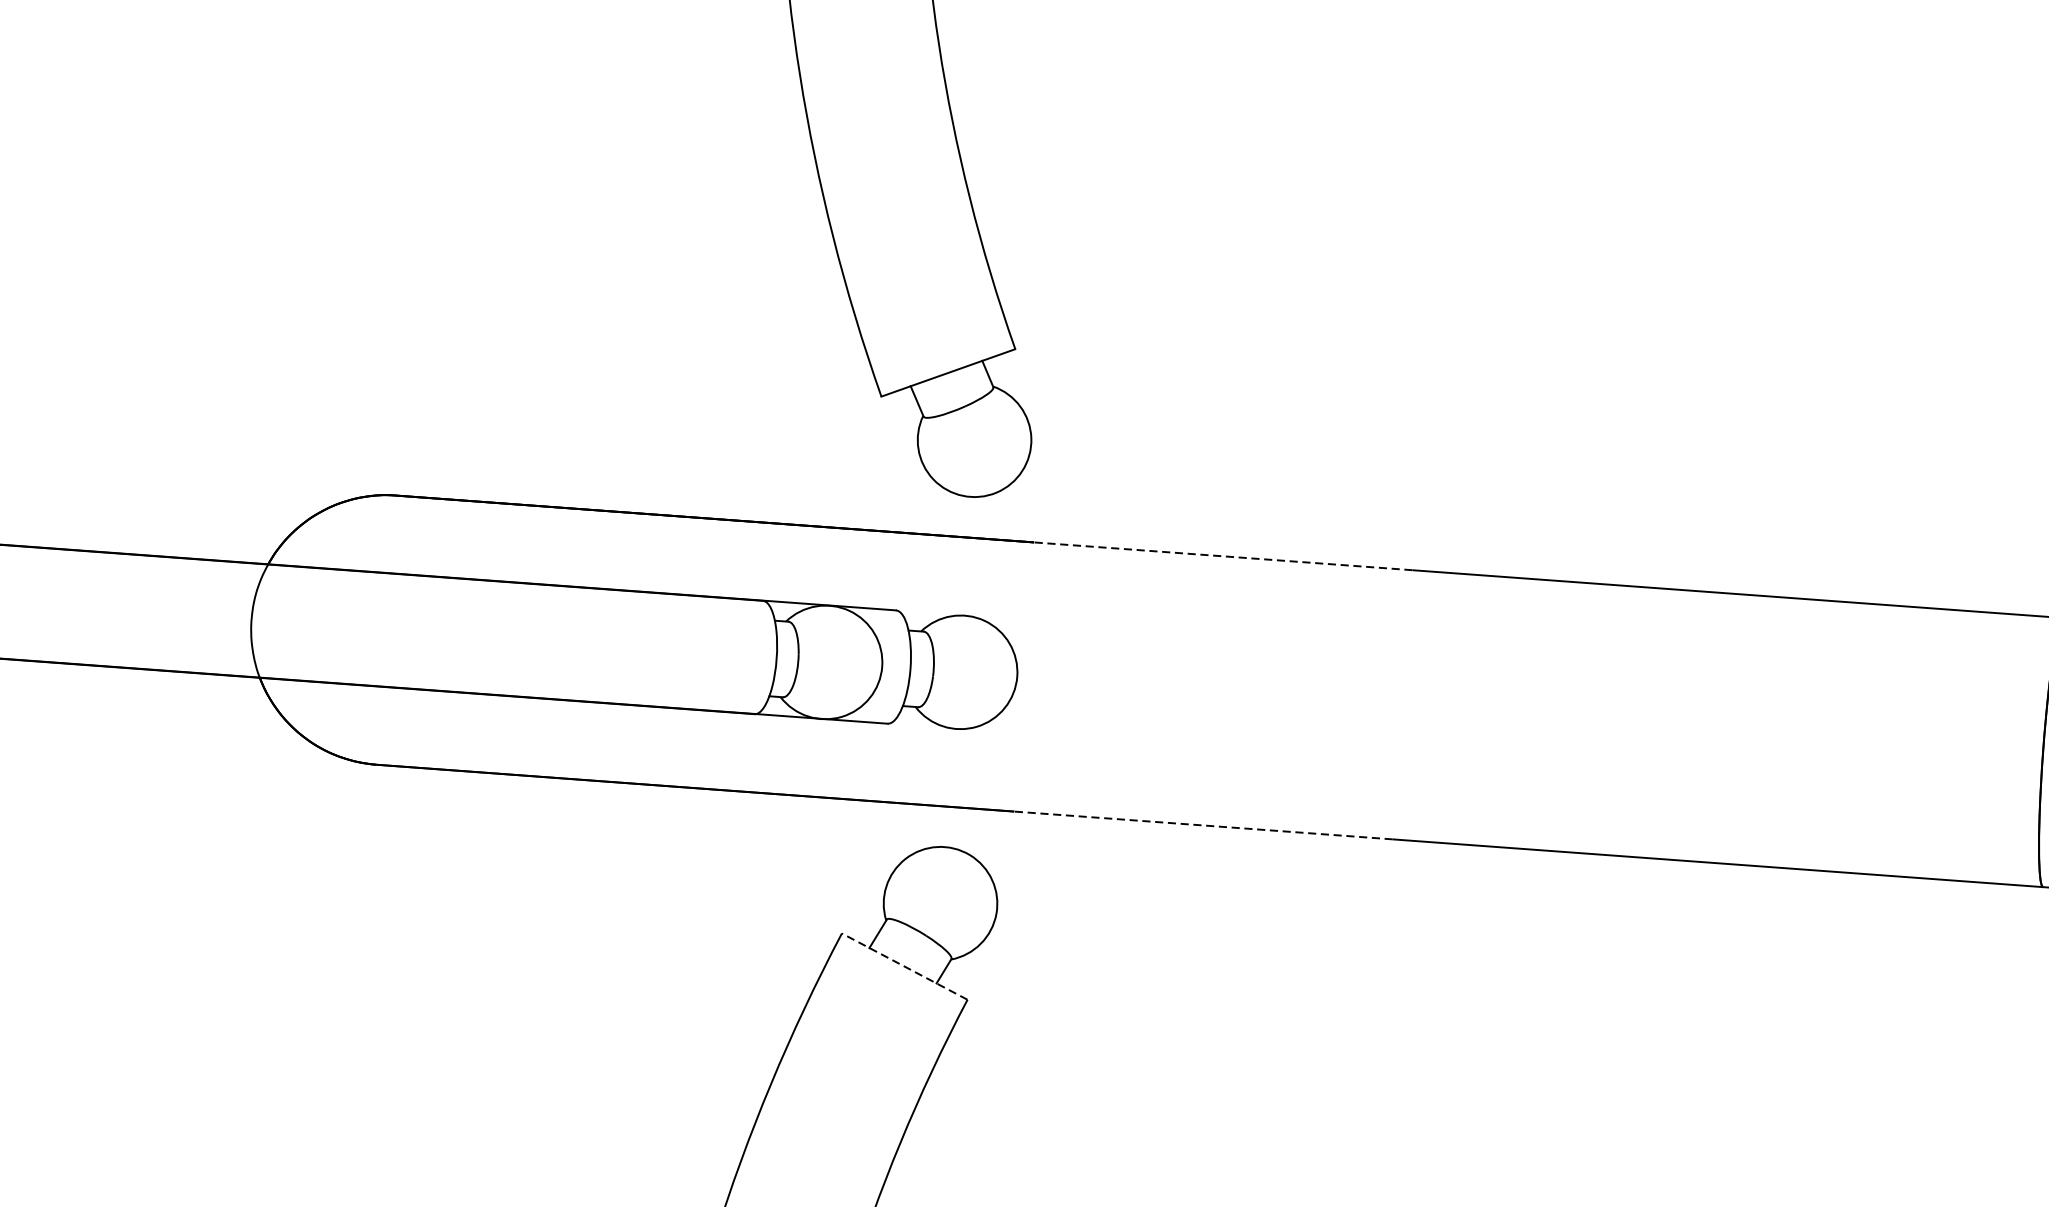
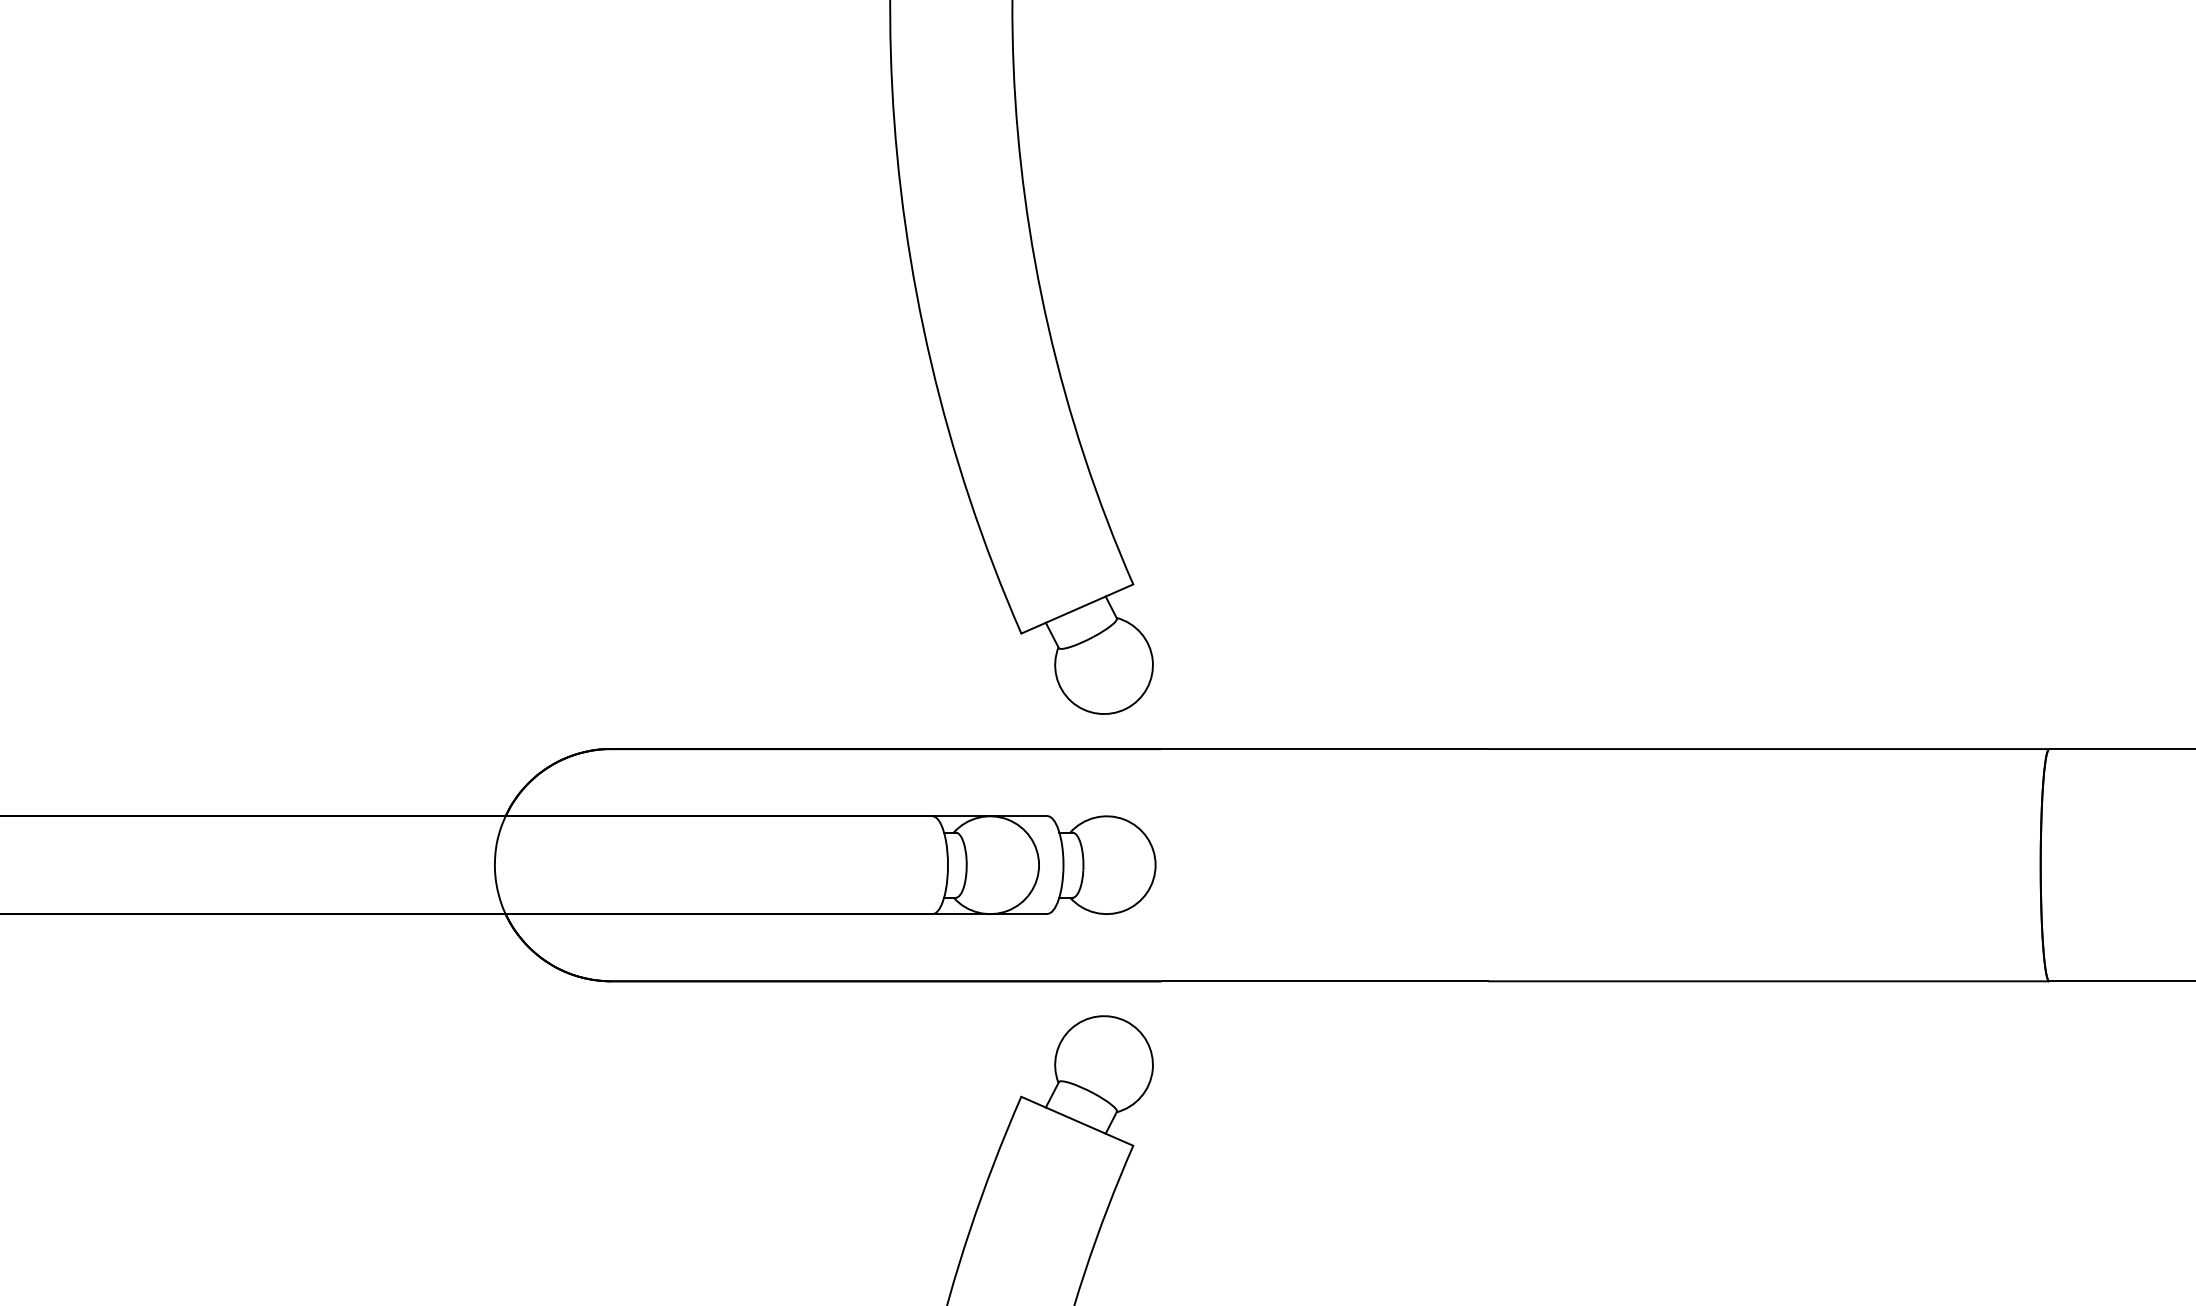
line: (1222, 556) -> (1324, 749), dashed -> solid
line: (1203, 825) -> (1324, 981), dashed -> solid
line: (903, 966) -> (1076, 1121), dashed -> solid

